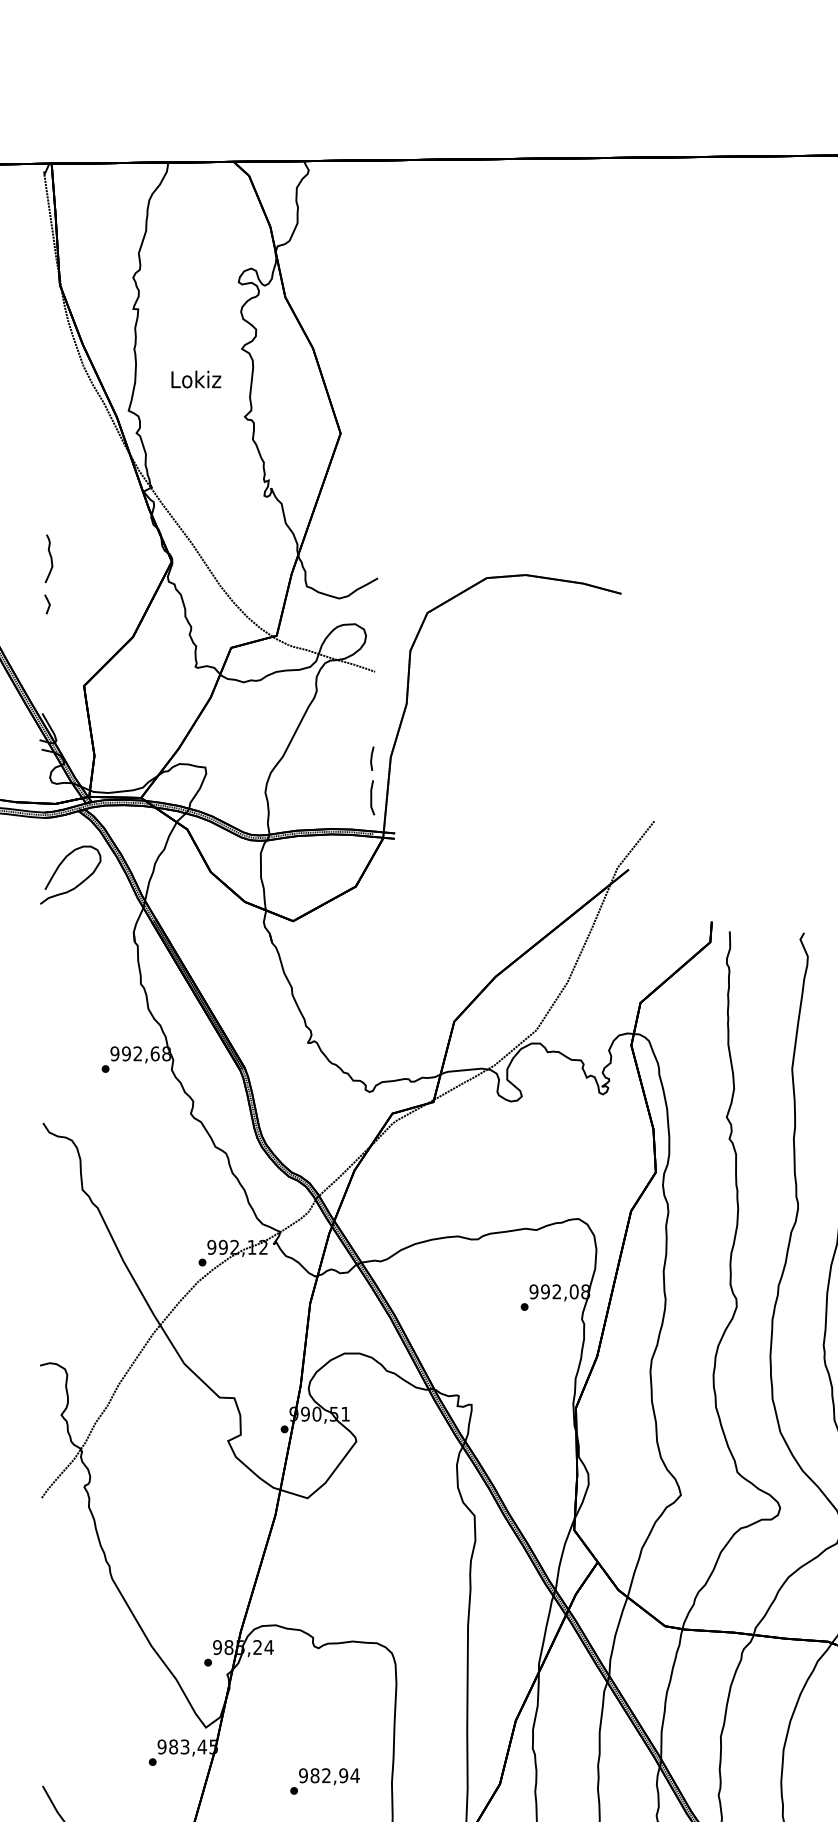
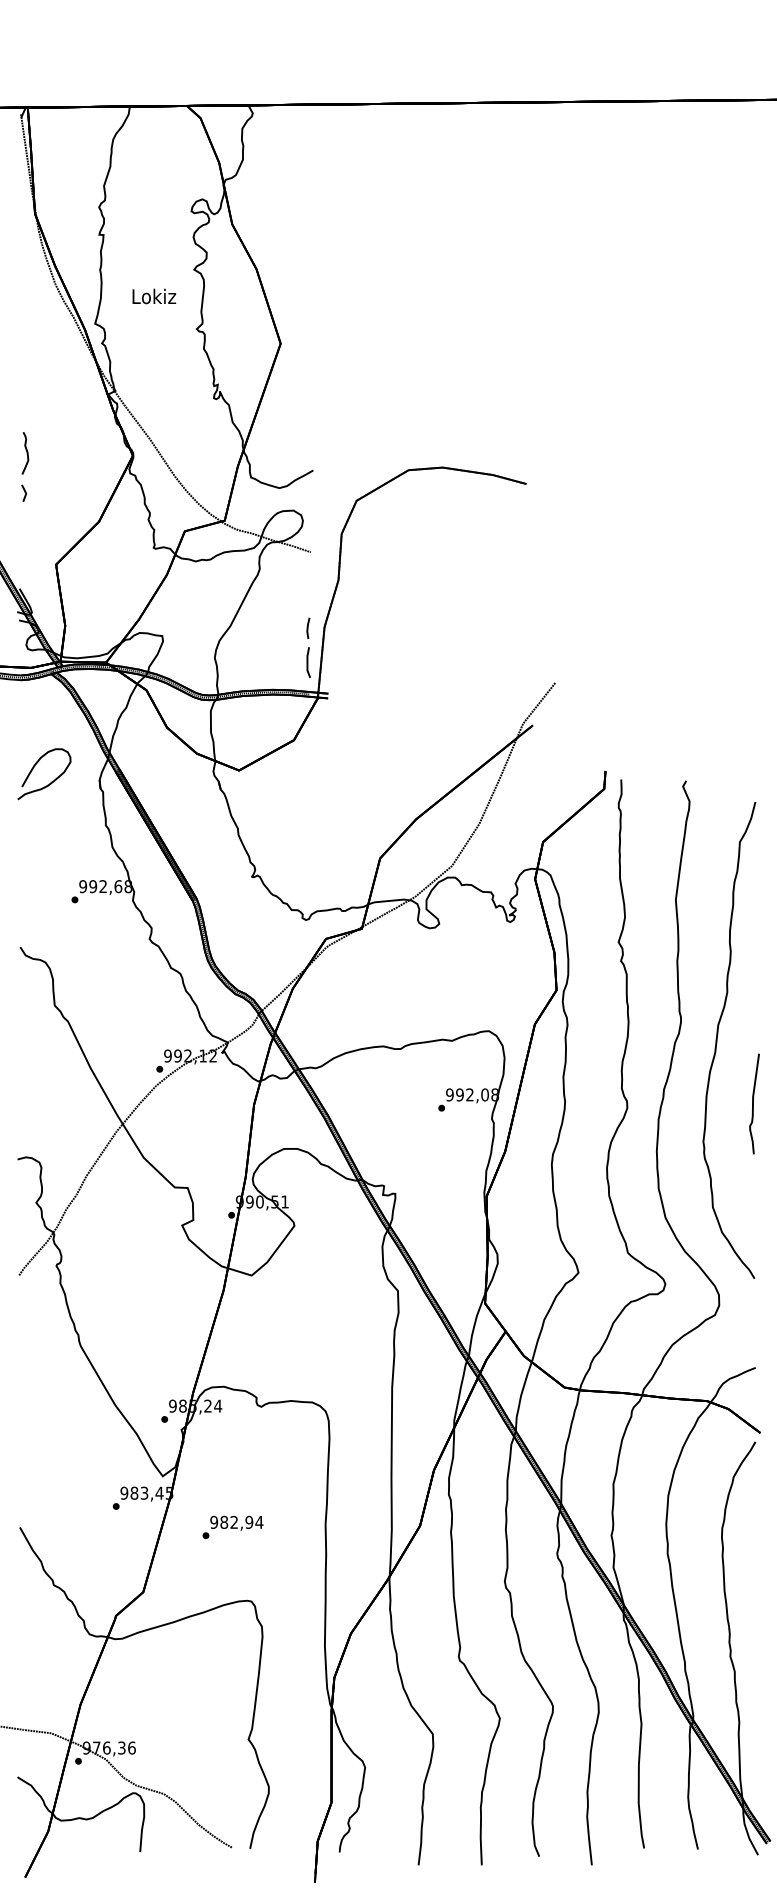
part: (78, 883) -> (51, 781), moved
text: (324, 1780) -> (232, 1526), moved

